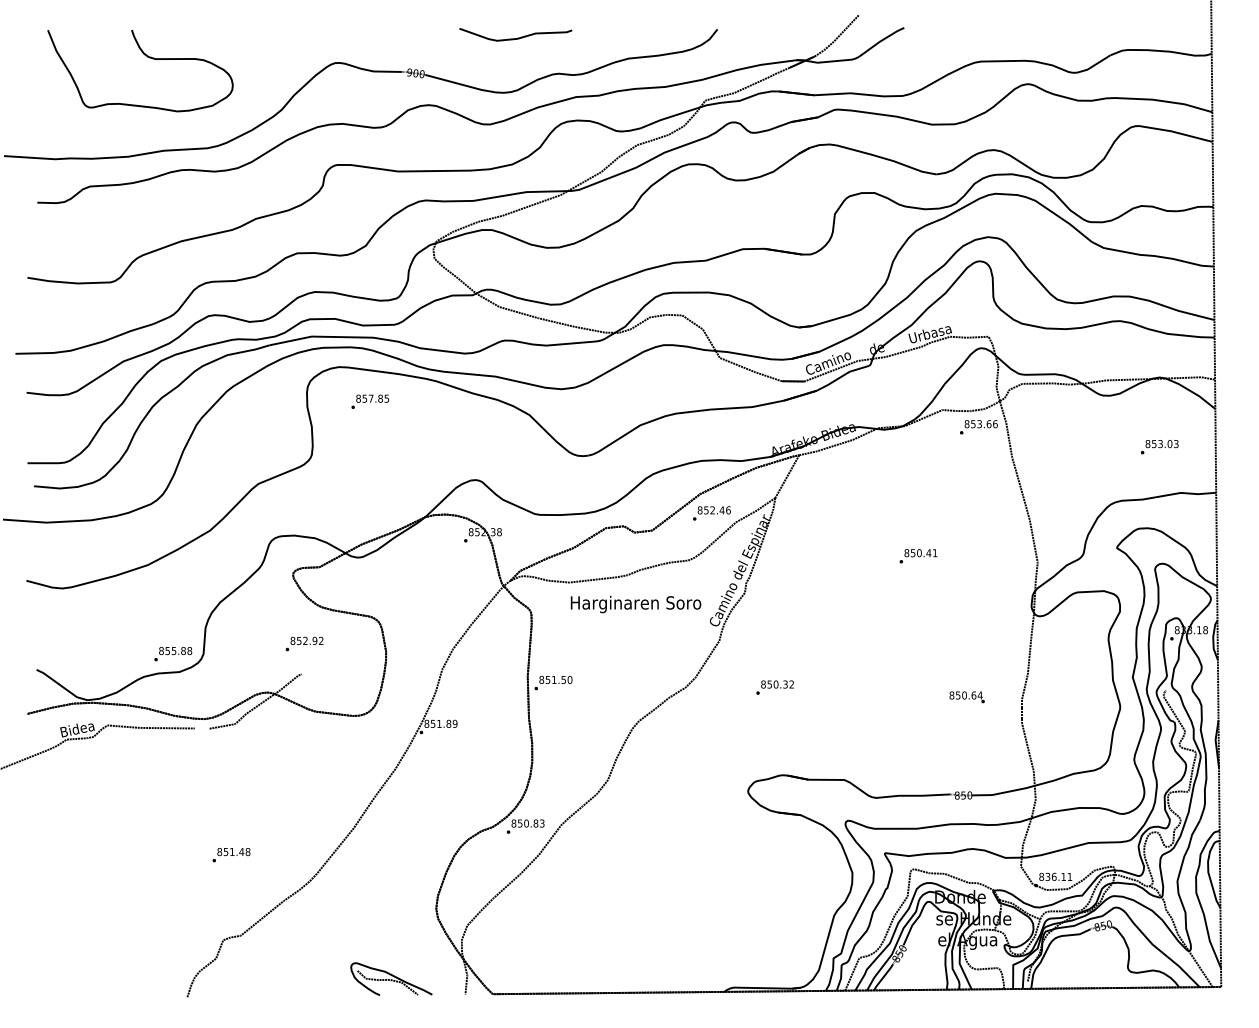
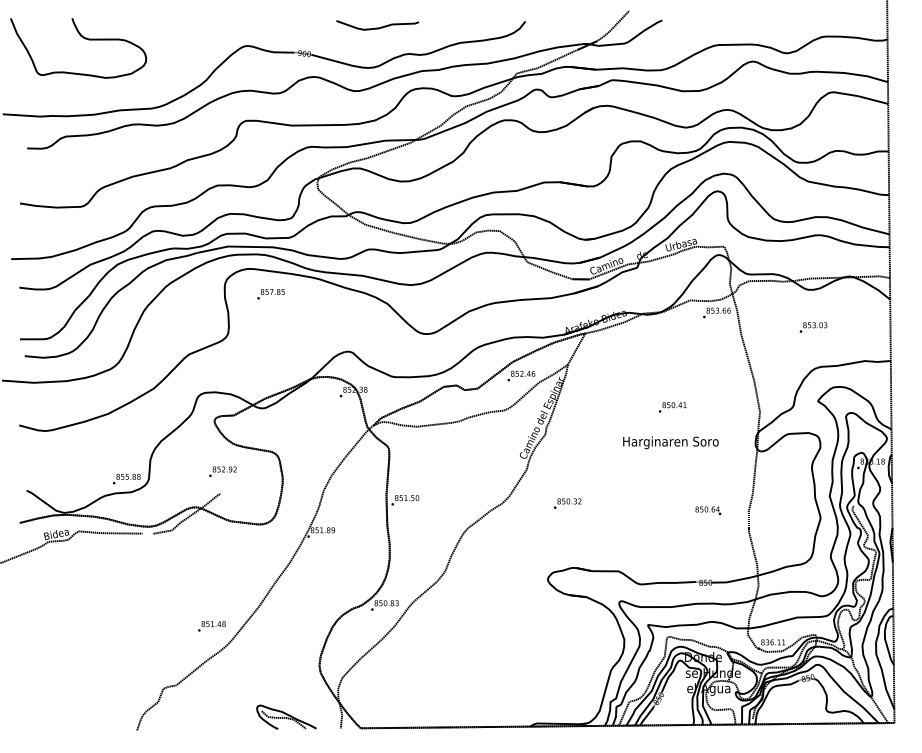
curve: (147, 57) -> (83, 38), moved
text: (1159, 447) -> (813, 327), moved
text: (635, 604) -> (670, 442), moved
text: (231, 855) -> (211, 626), moved

